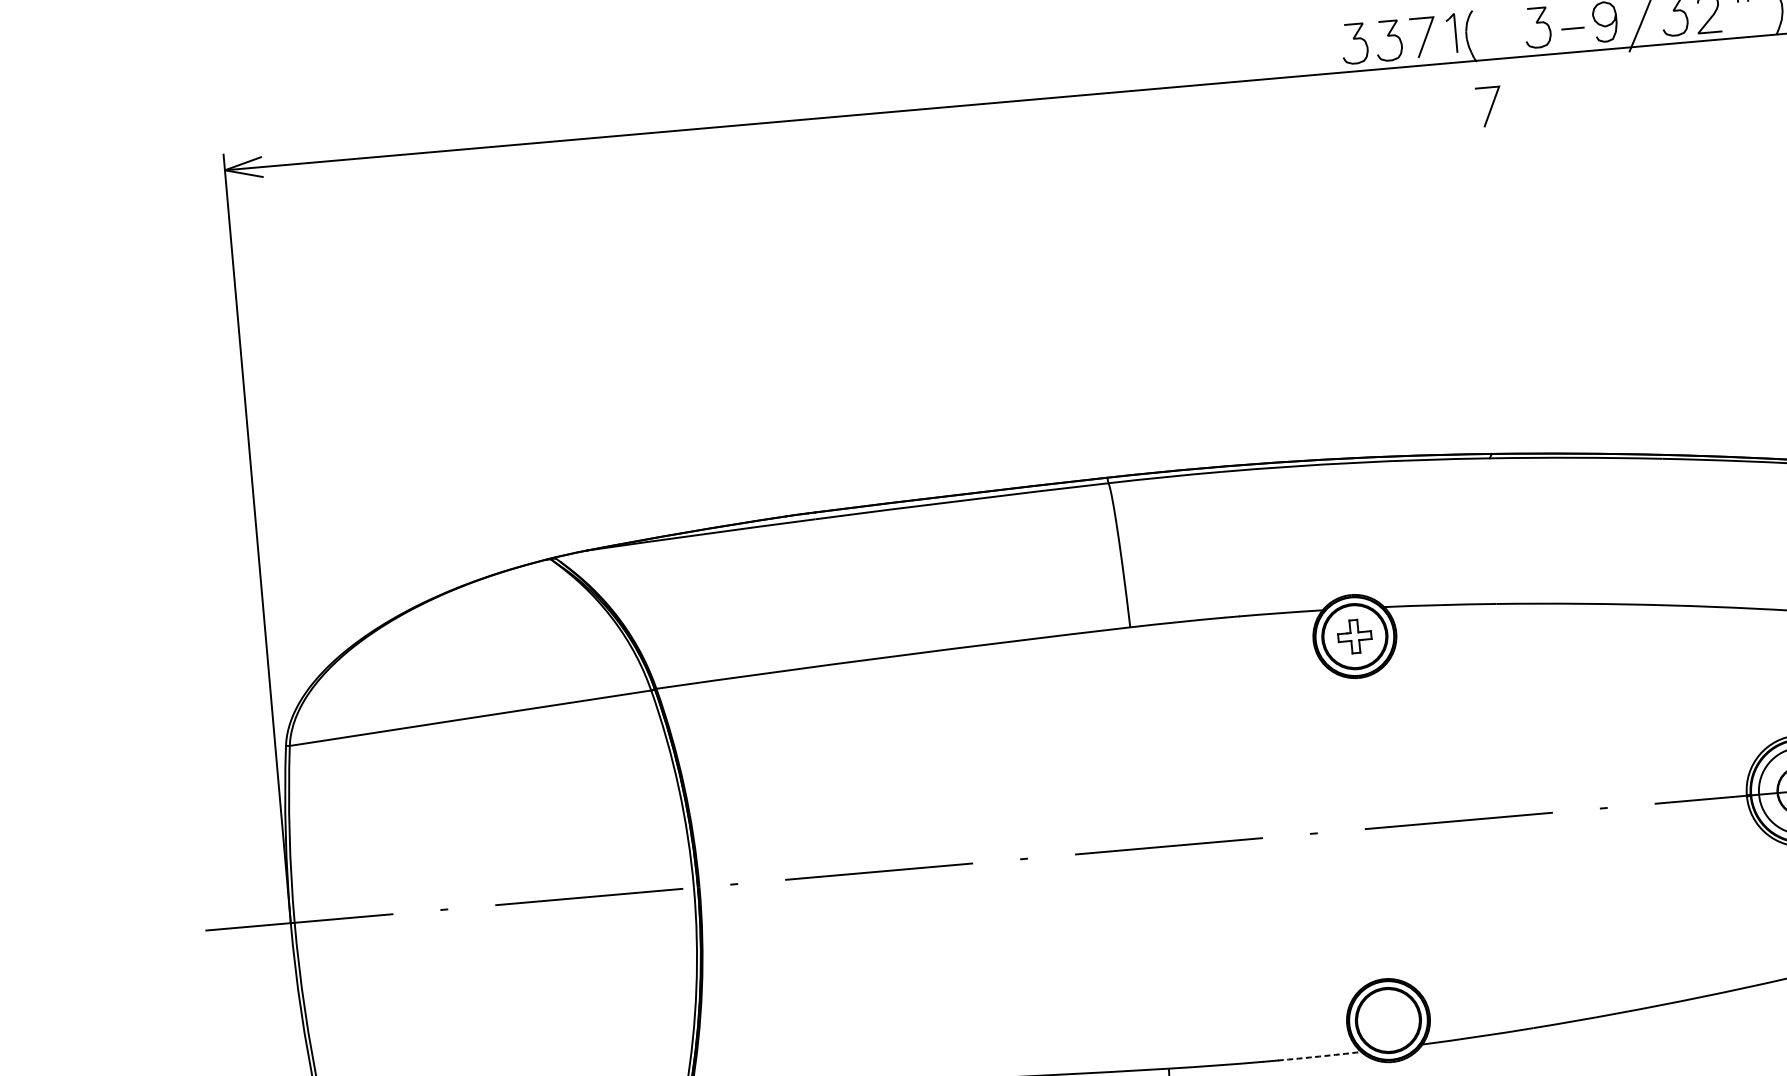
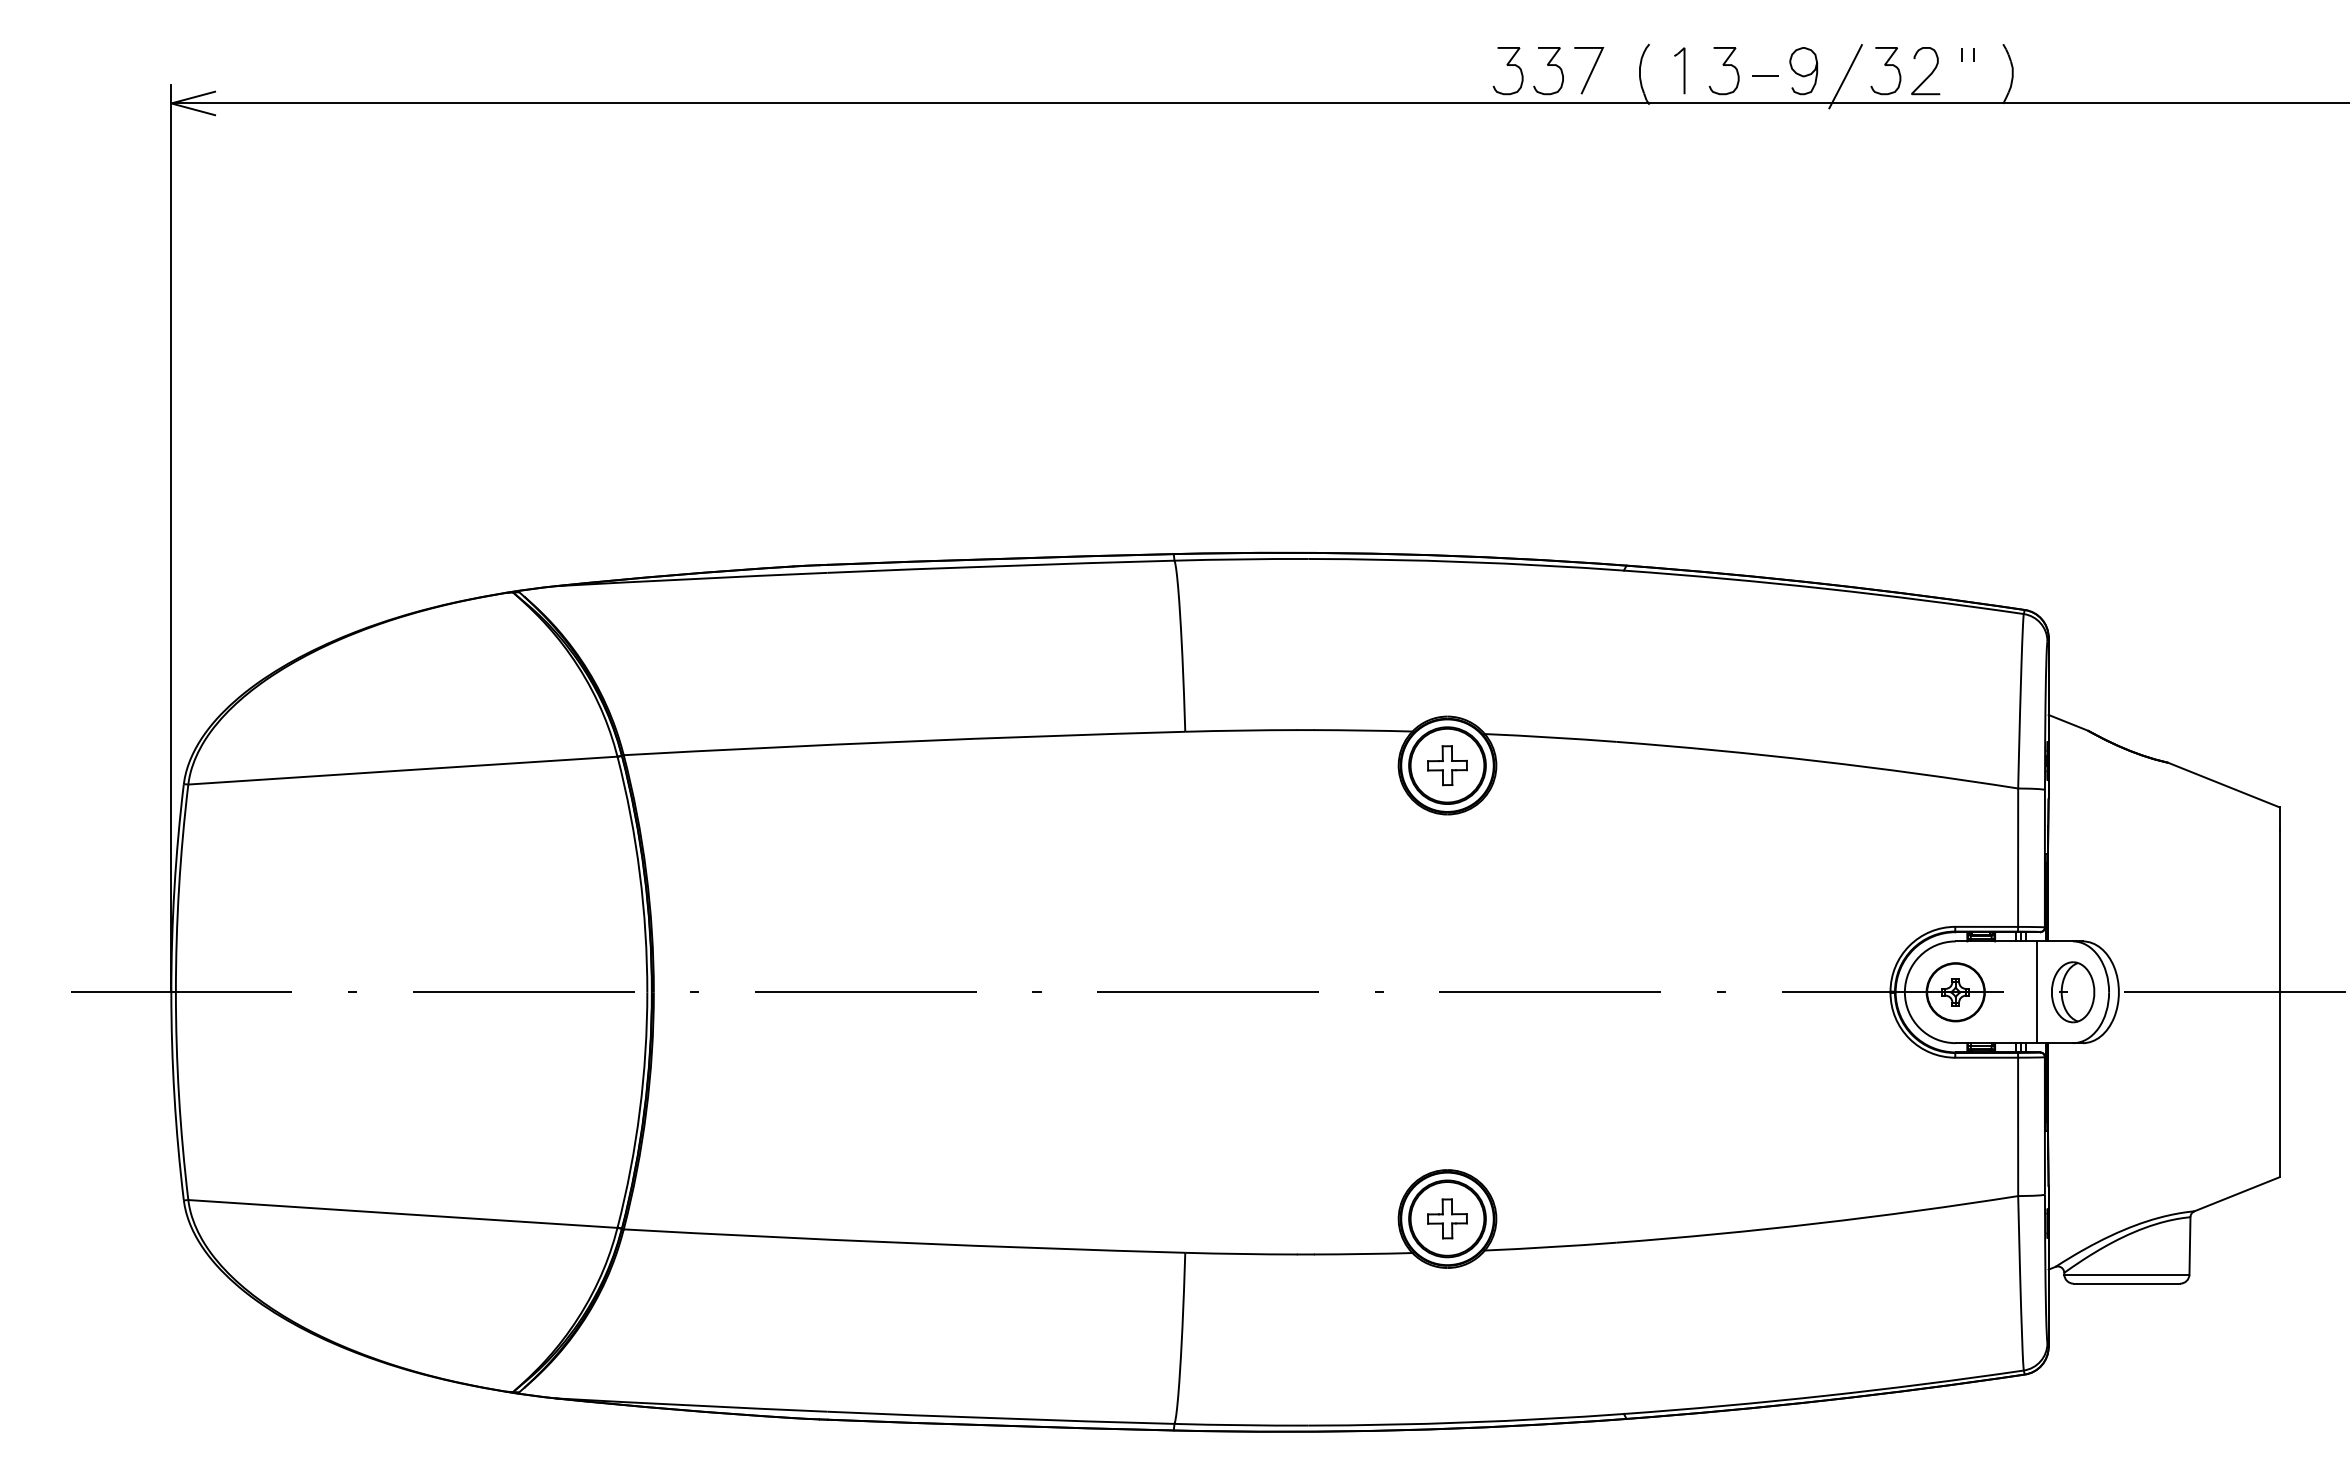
part: (1451, 33) -> (1679, 70), moved
line: (1491, 106) -> (1661, 158), removed
part: (1388, 1020) -> (1447, 1218), added
arc: (1319, 1056) -> (1363, 1254), dashed -> solid

